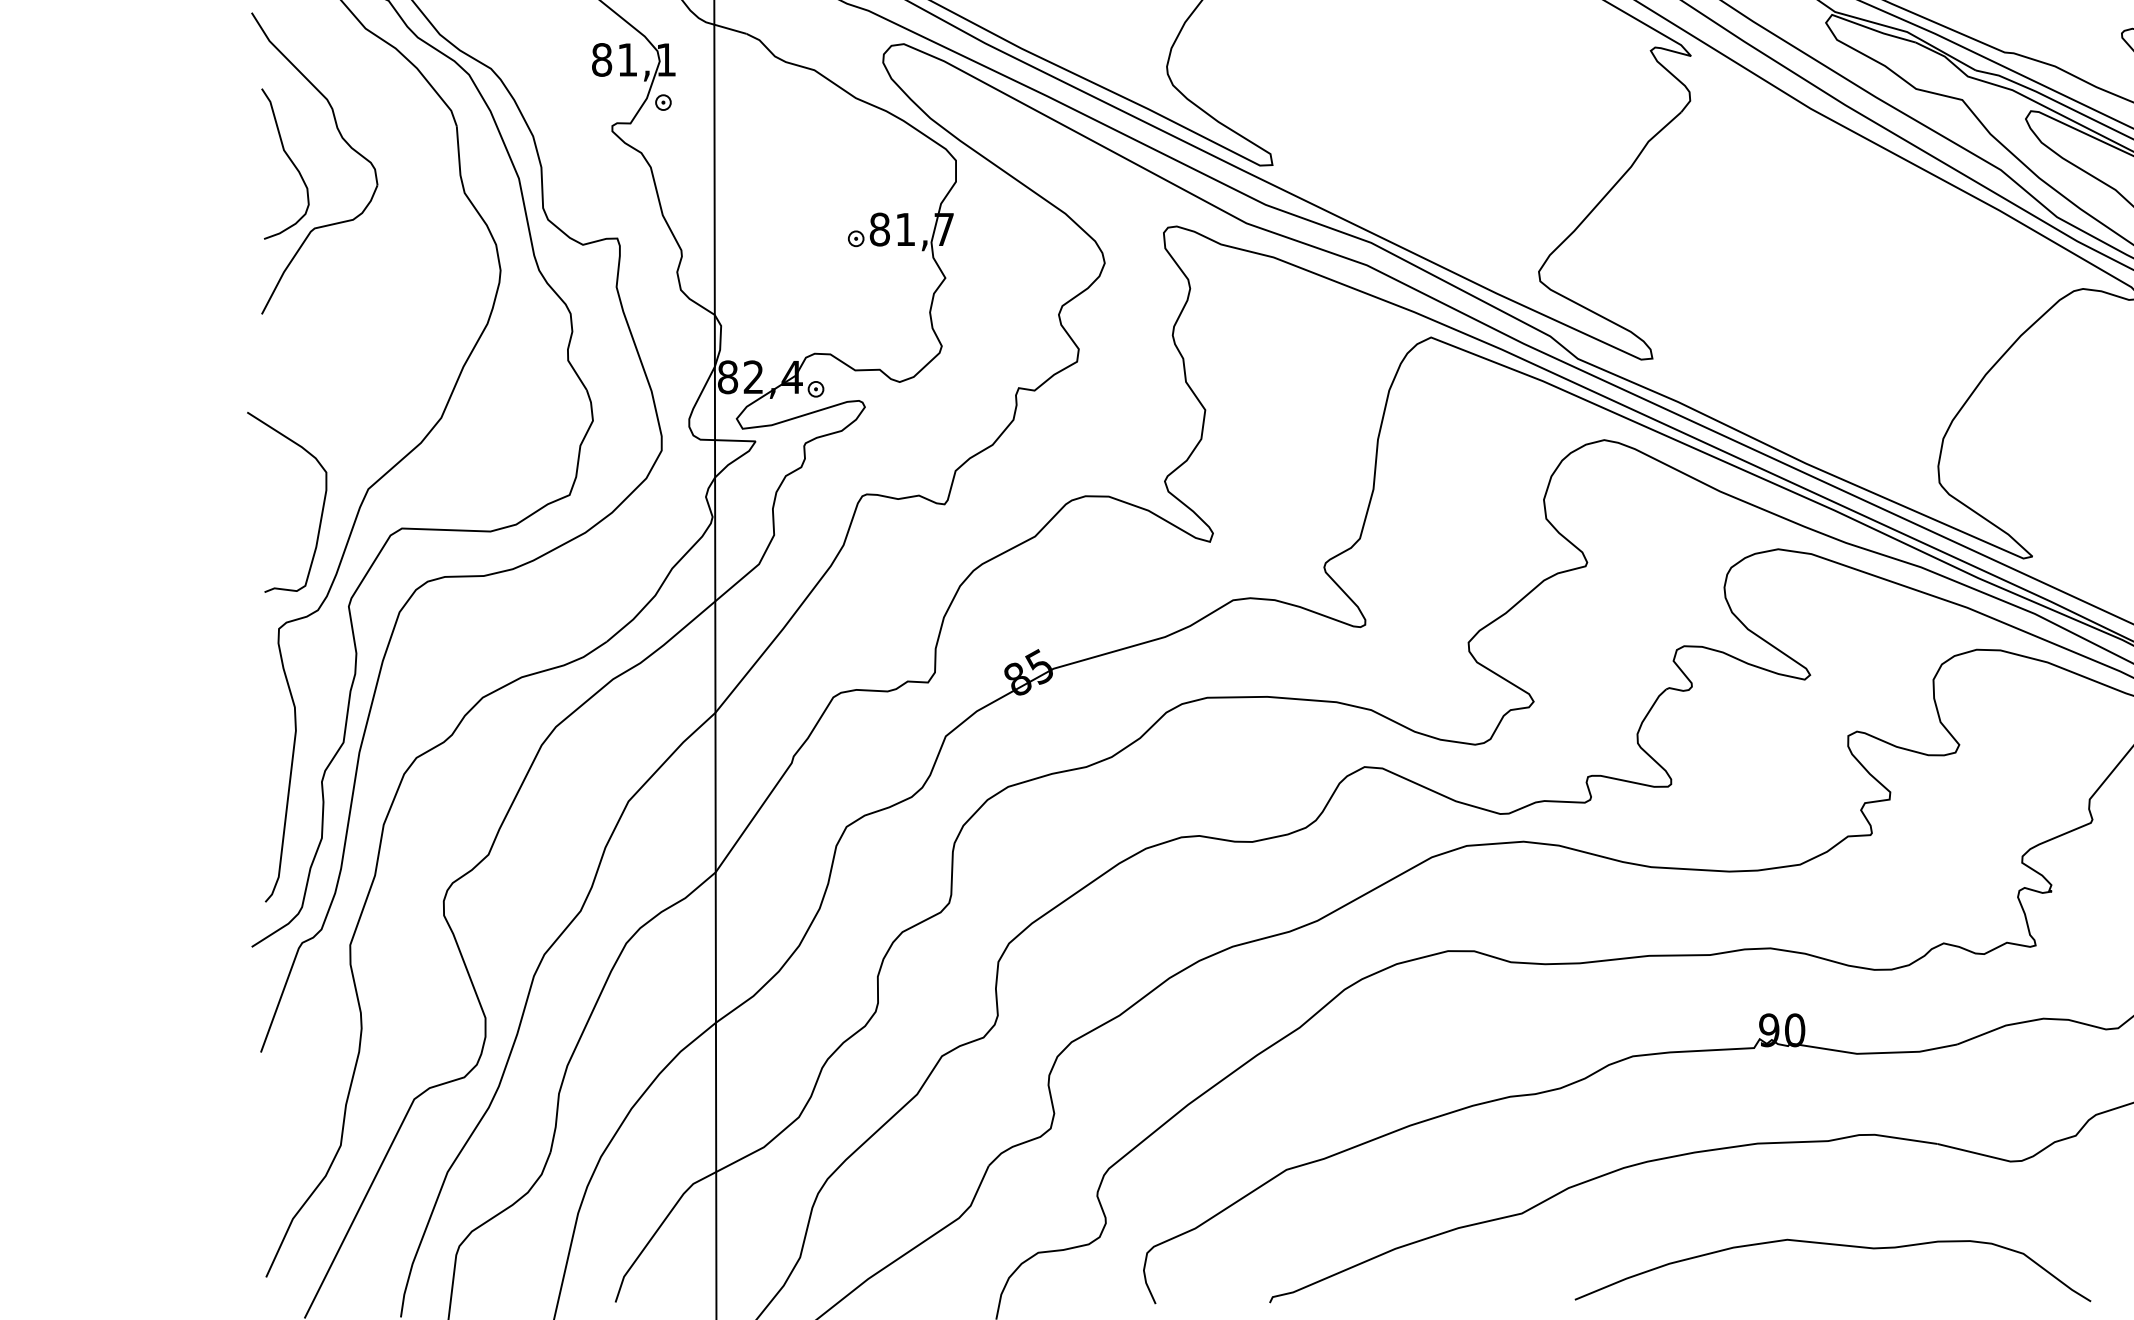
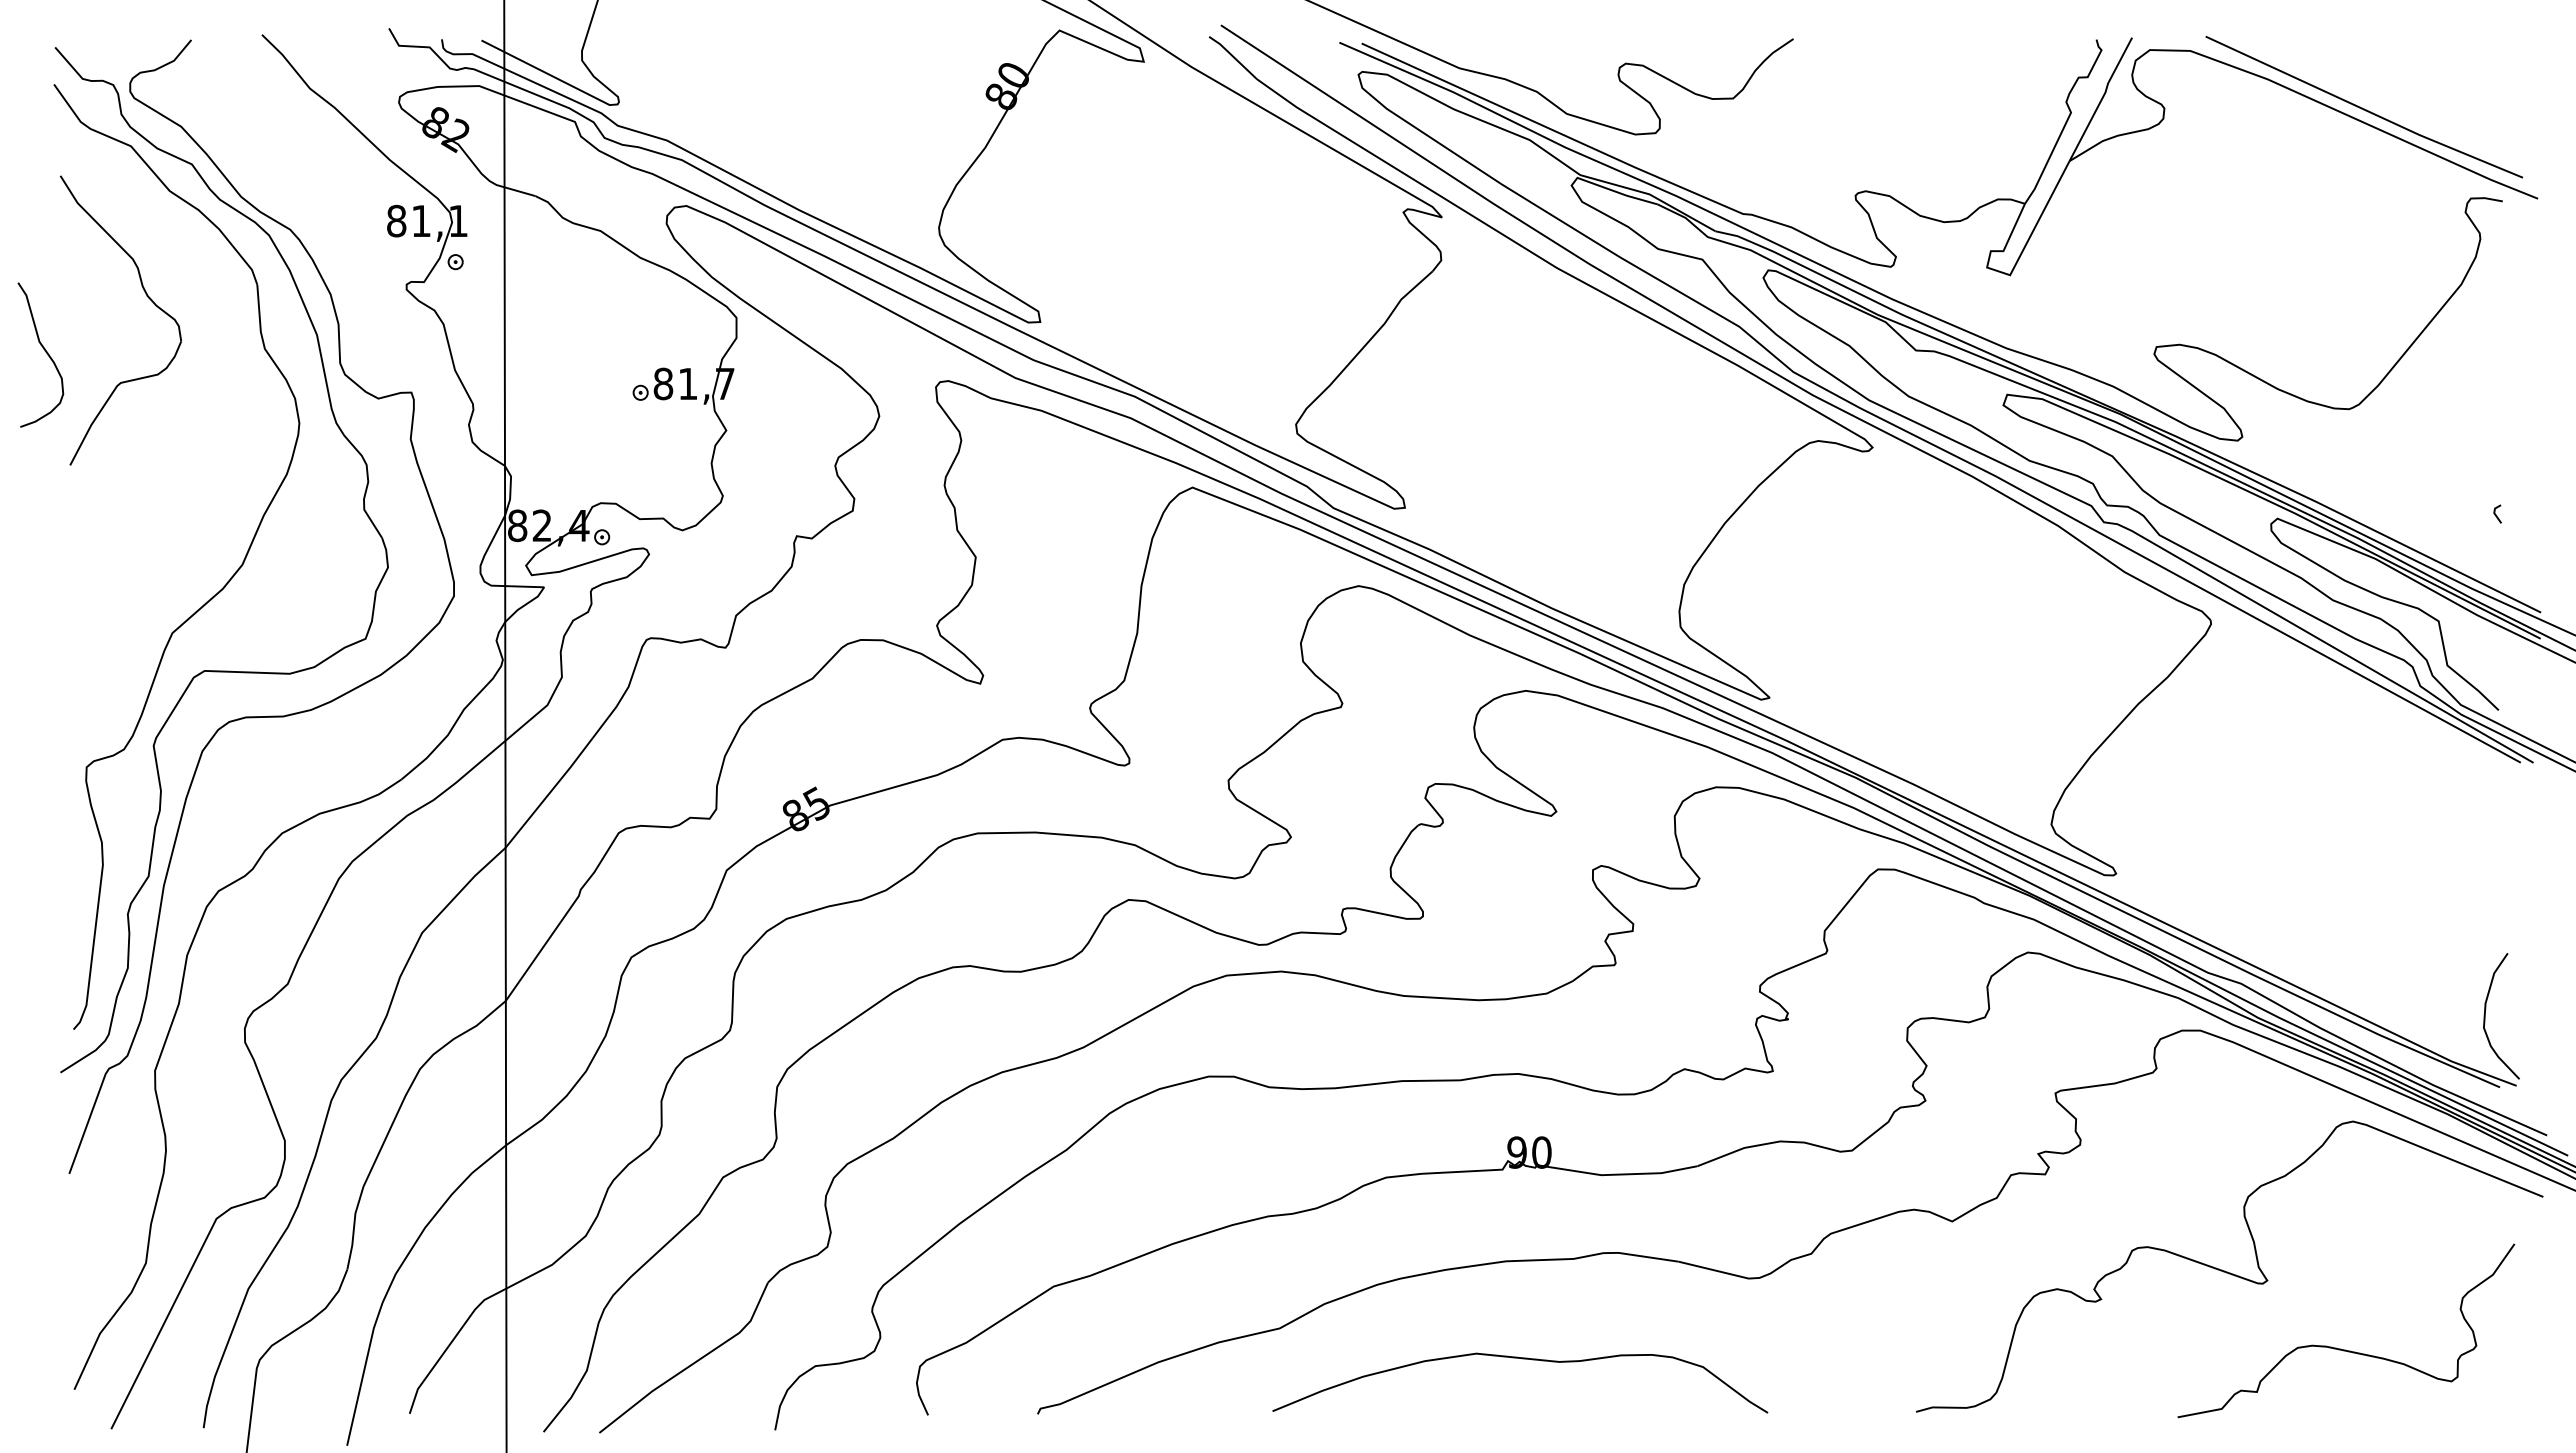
curve: (290, 161) -> (45, 352), moved
curve: (321, 510) -> (127, 653), removed
curve: (1835, 1245) -> (1522, 1359), moved

